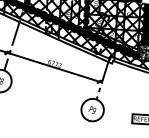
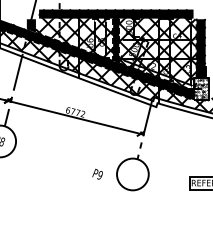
text: (92, 109) -> (97, 173), moved

